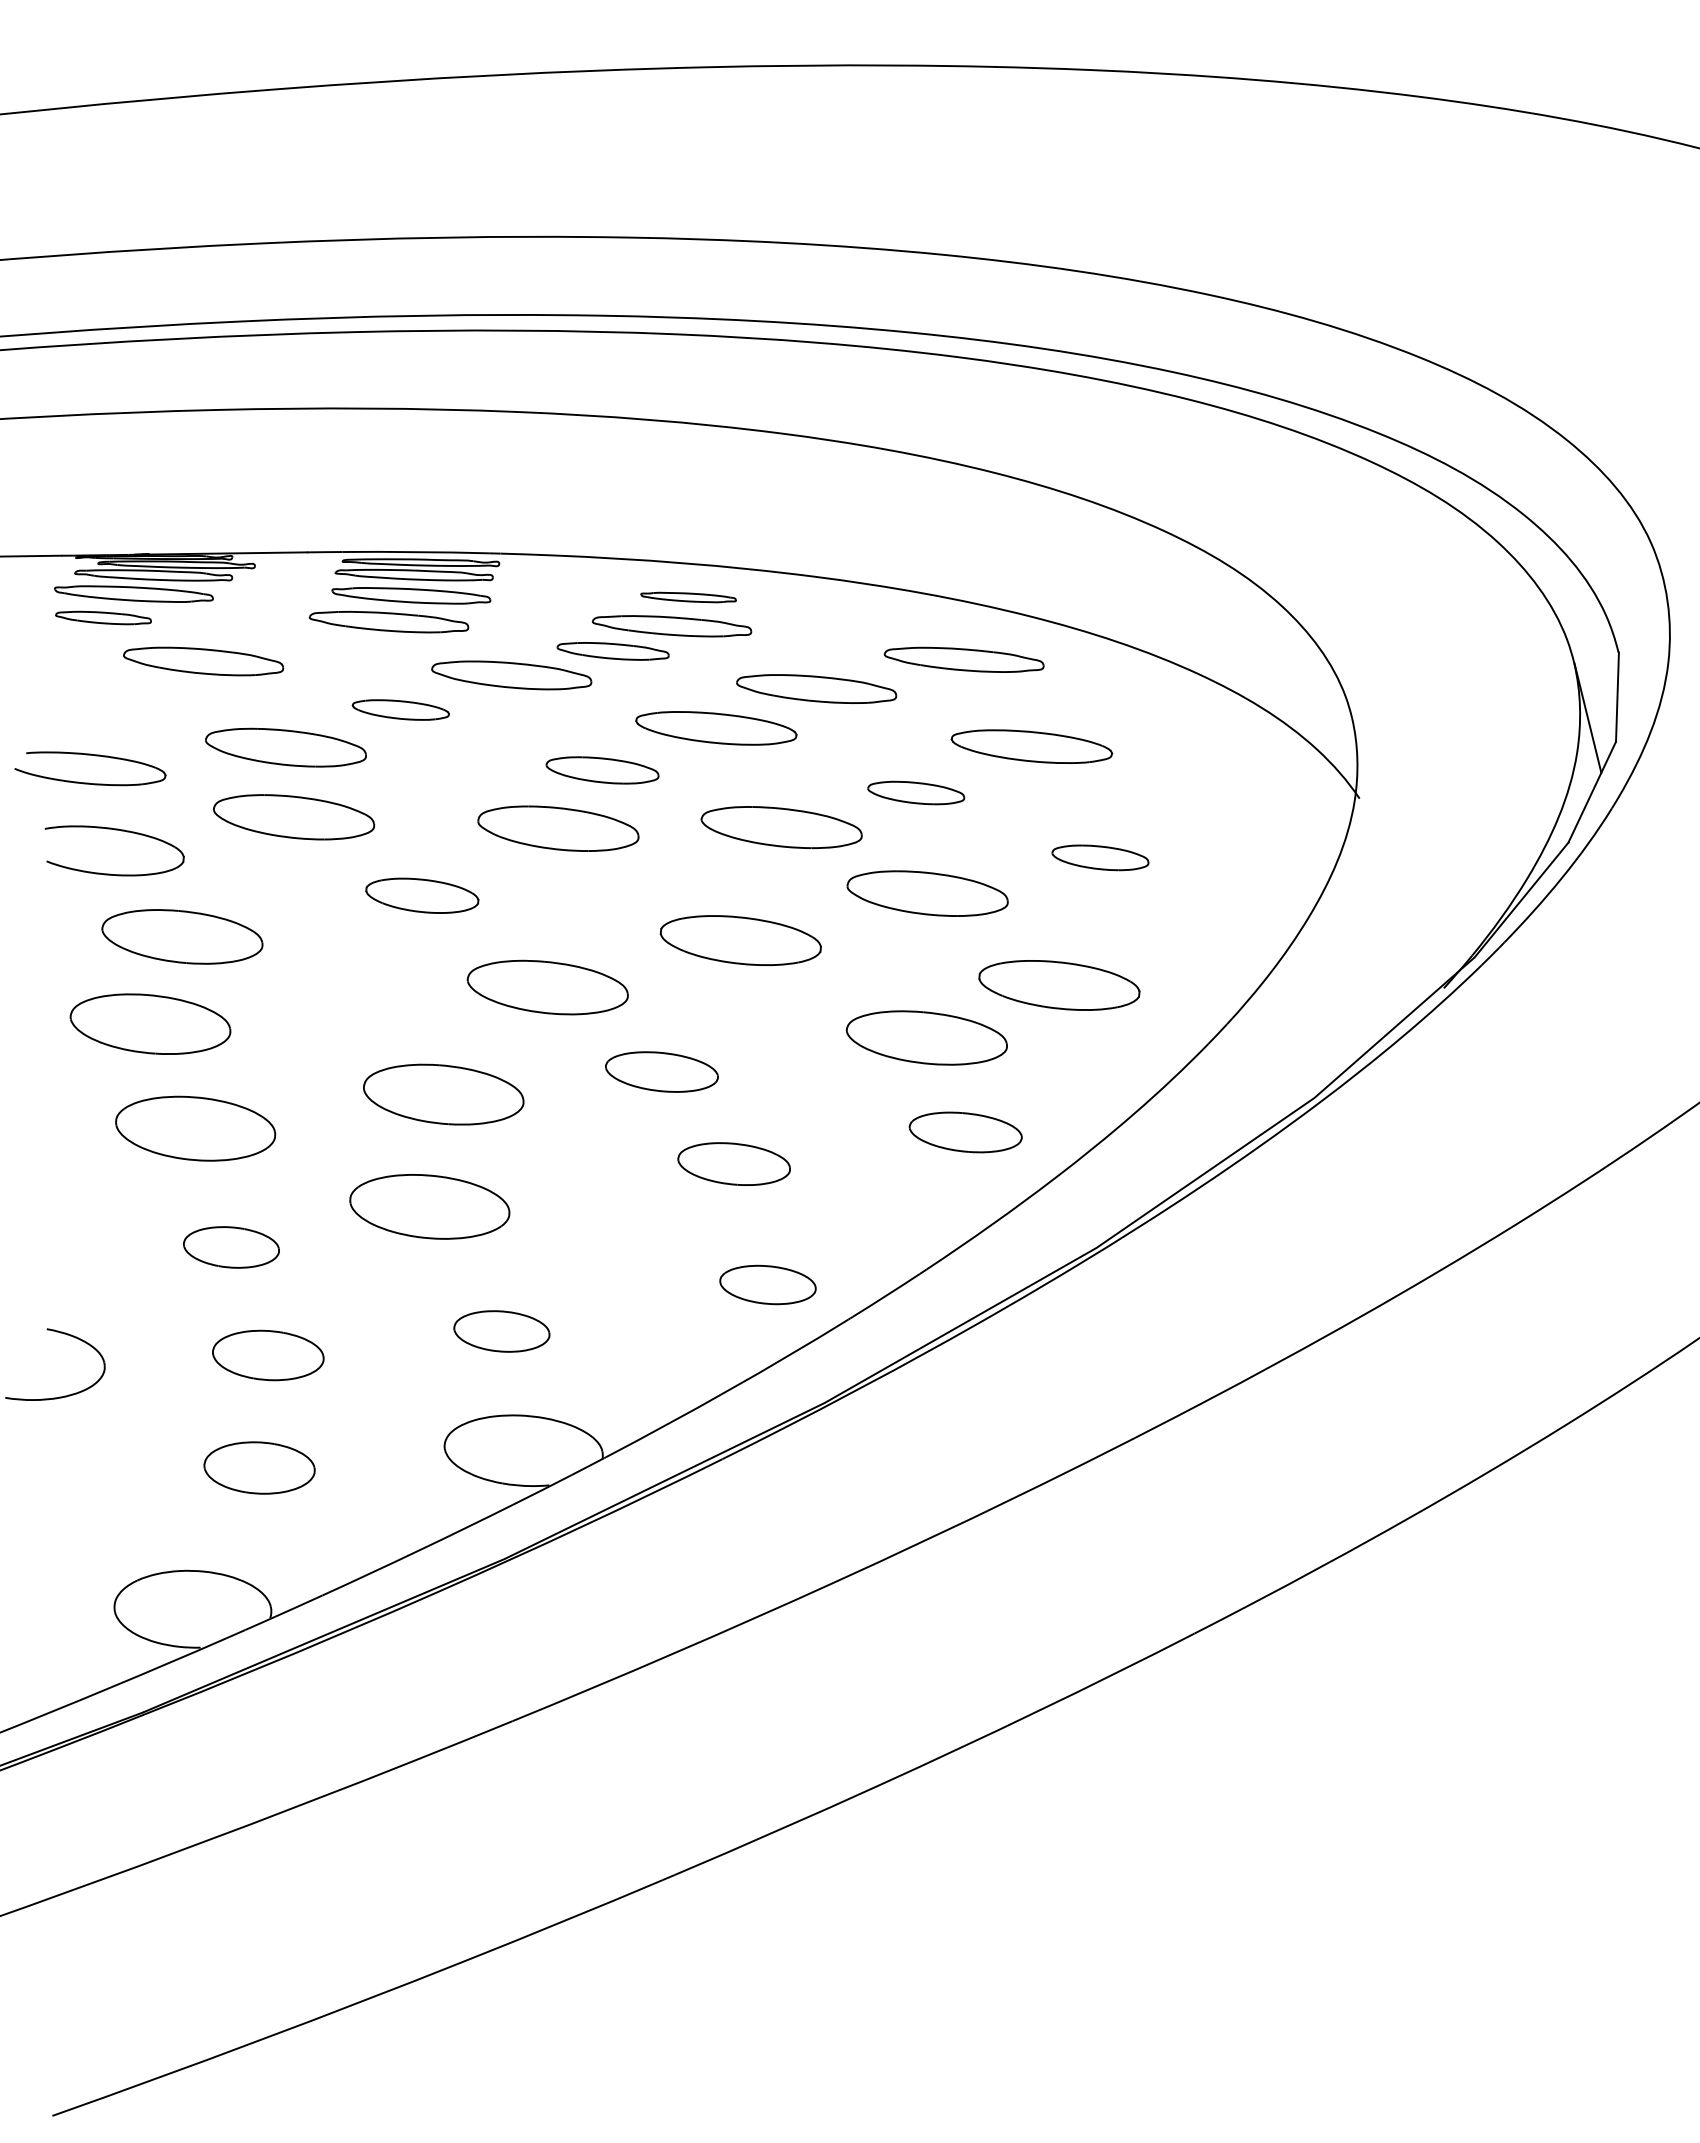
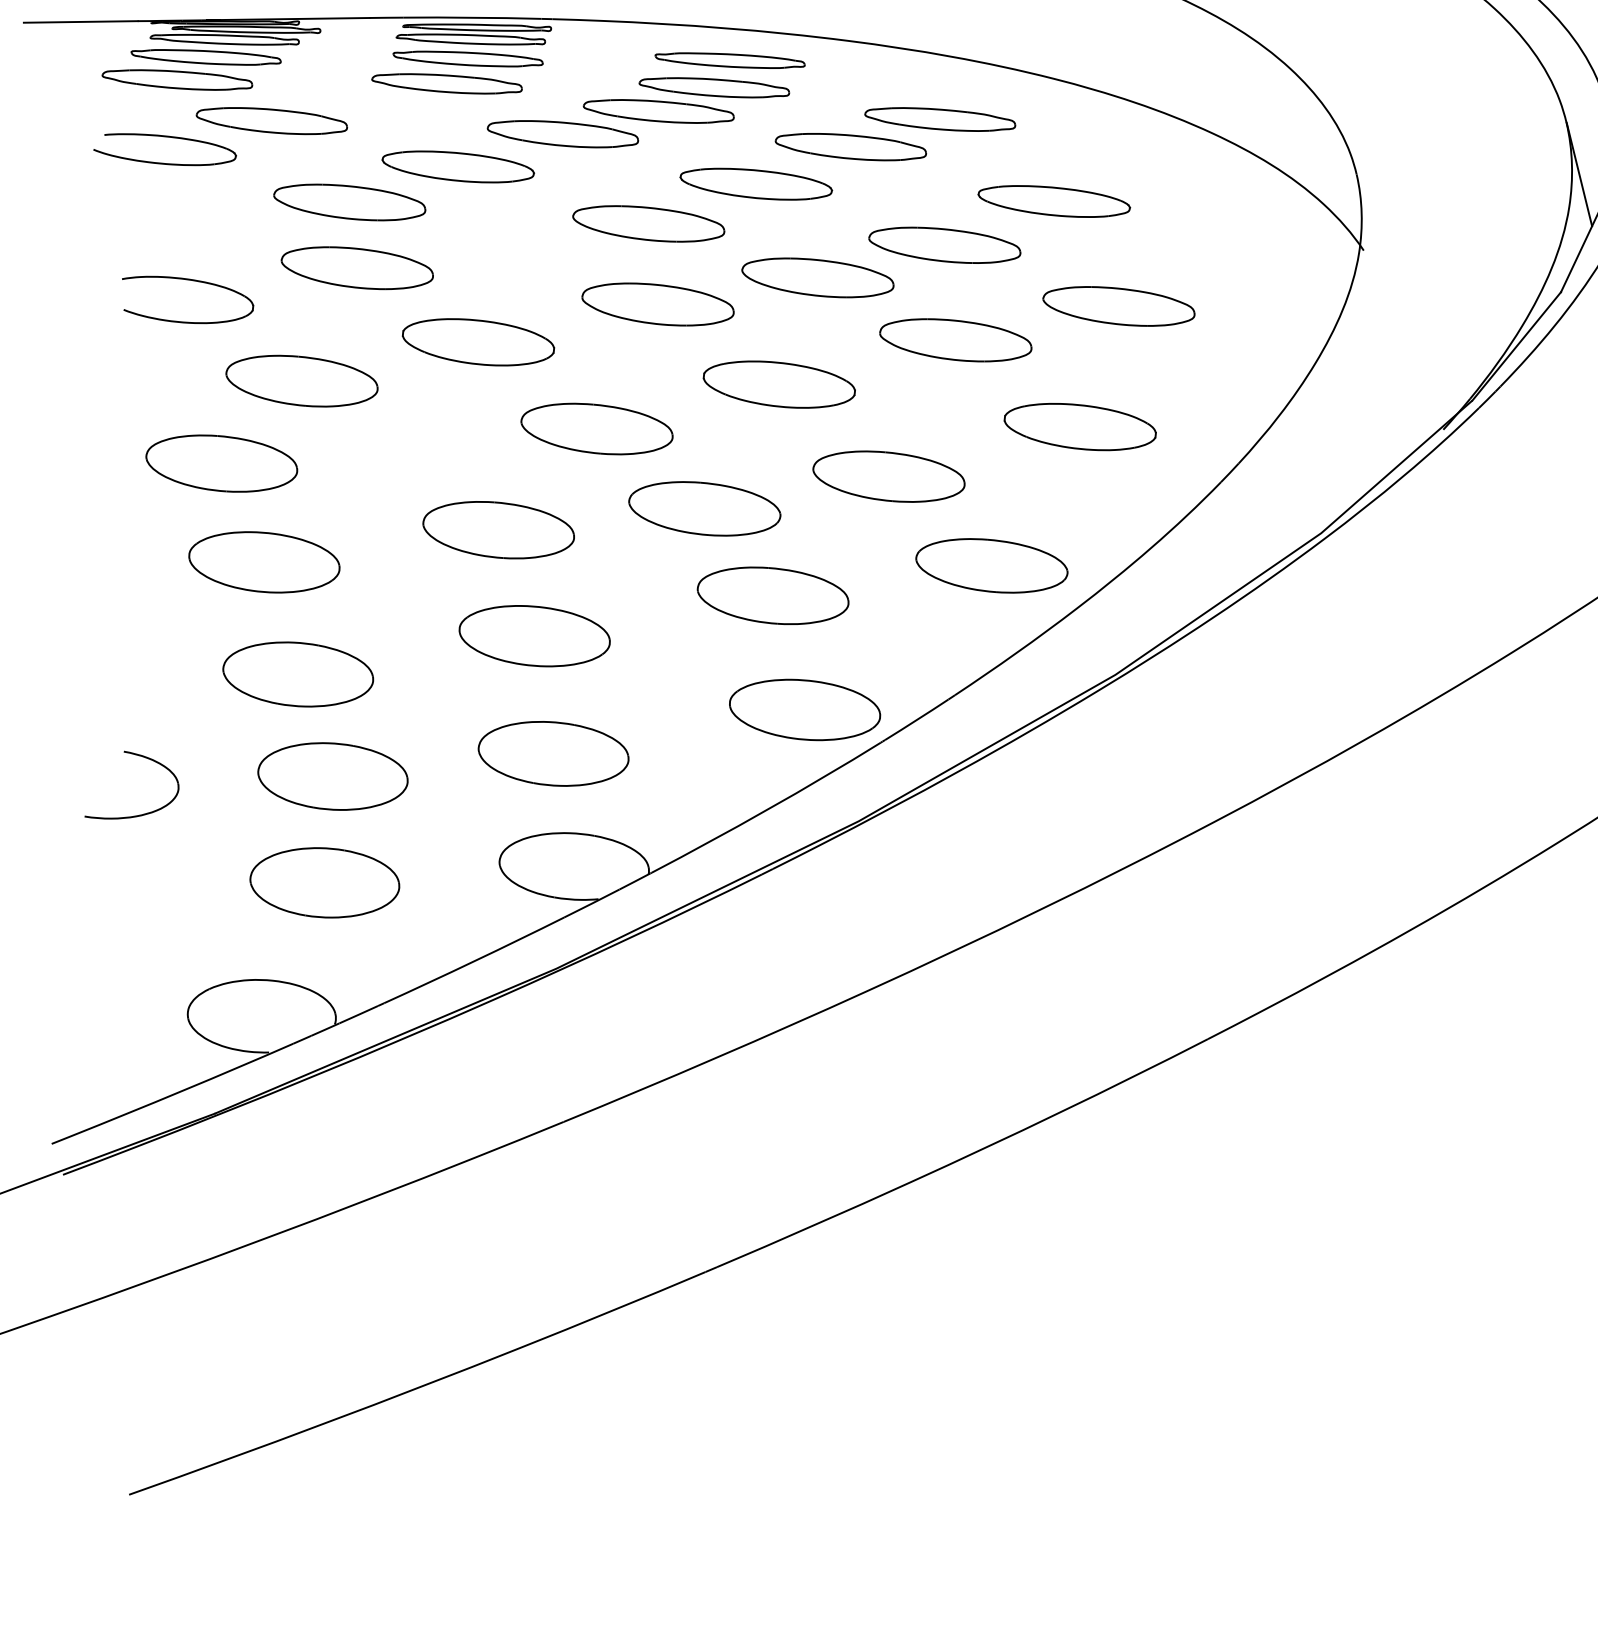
part: (688, 597) -> (729, 60), size x1.67
part: (103, 617) -> (177, 79), size x1.67
part: (612, 651) -> (658, 111), size x1.43
part: (963, 659) -> (939, 119), moved
part: (400, 709) -> (457, 166), size x1.67
part: (90, 755) -> (165, 137), moved
part: (602, 770) -> (648, 224), size x1.43
part: (916, 792) -> (945, 244), size x1.67
part: (558, 828) -> (658, 304), moved
part: (1100, 857) -> (1119, 306), size x1.67
part: (422, 895) -> (478, 342), size x1.43
part: (182, 936) -> (302, 380), moved
part: (926, 1037) -> (888, 476), moved
part: (661, 1071) -> (704, 508), size x1.43
part: (965, 1132) -> (991, 565), size x1.43
part: (733, 1163) -> (772, 595), size x1.43
part: (429, 1206) -> (534, 635), moved
part: (231, 1247) -> (298, 674), size x1.67
part: (767, 1284) -> (804, 709), size x1.67
part: (501, 1331) -> (553, 753), size x1.67
part: (268, 1355) -> (333, 776), size x1.43
part: (259, 1467) -> (324, 882), size x1.43

